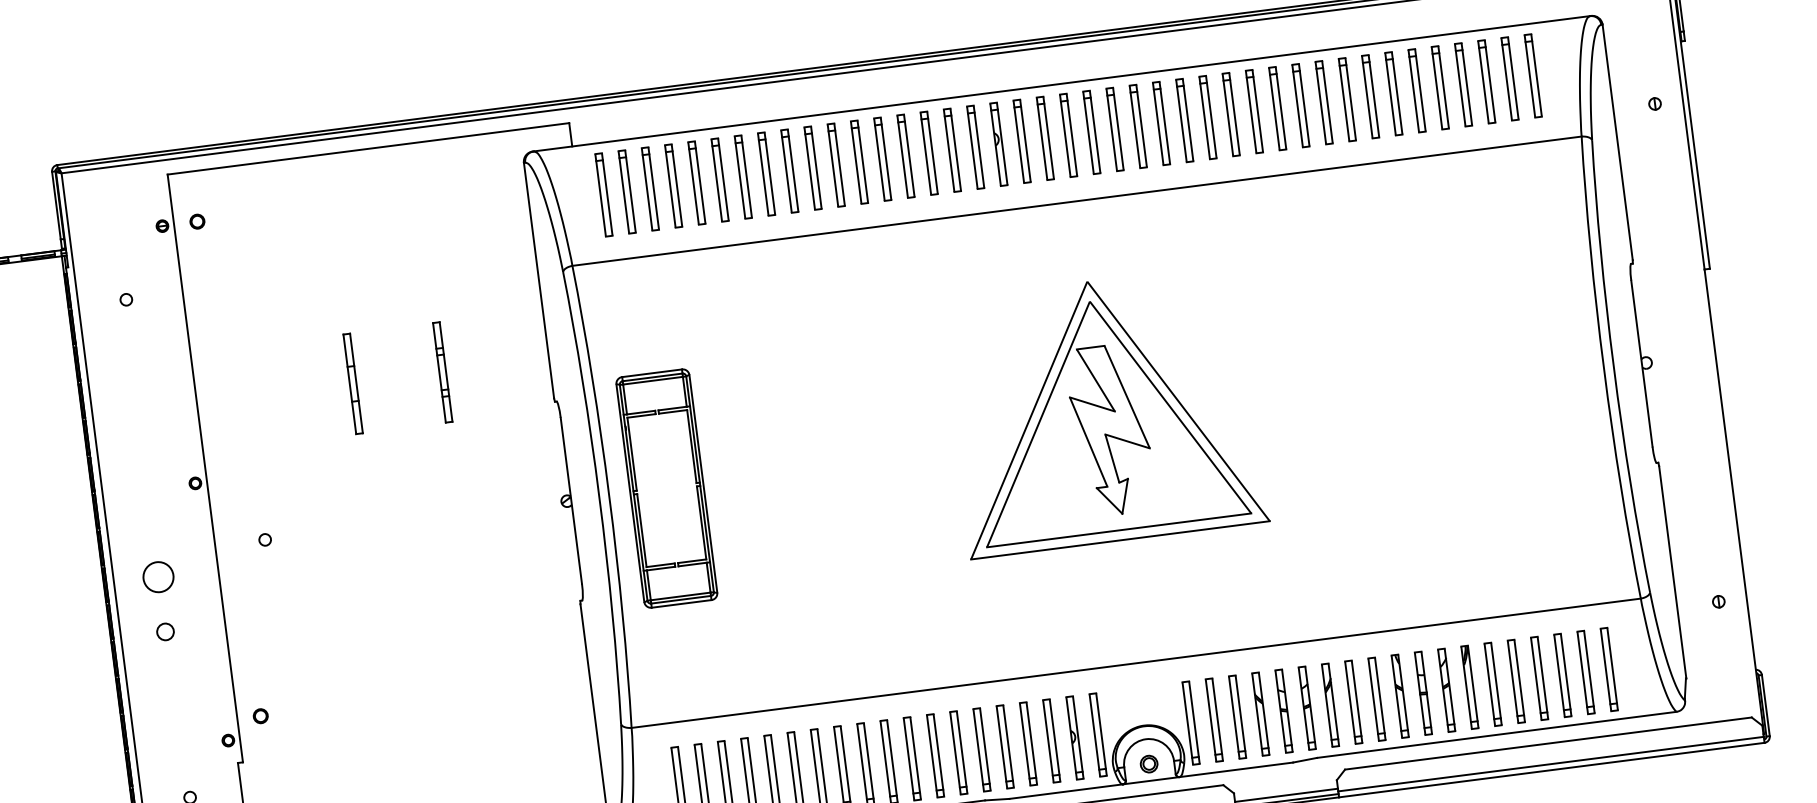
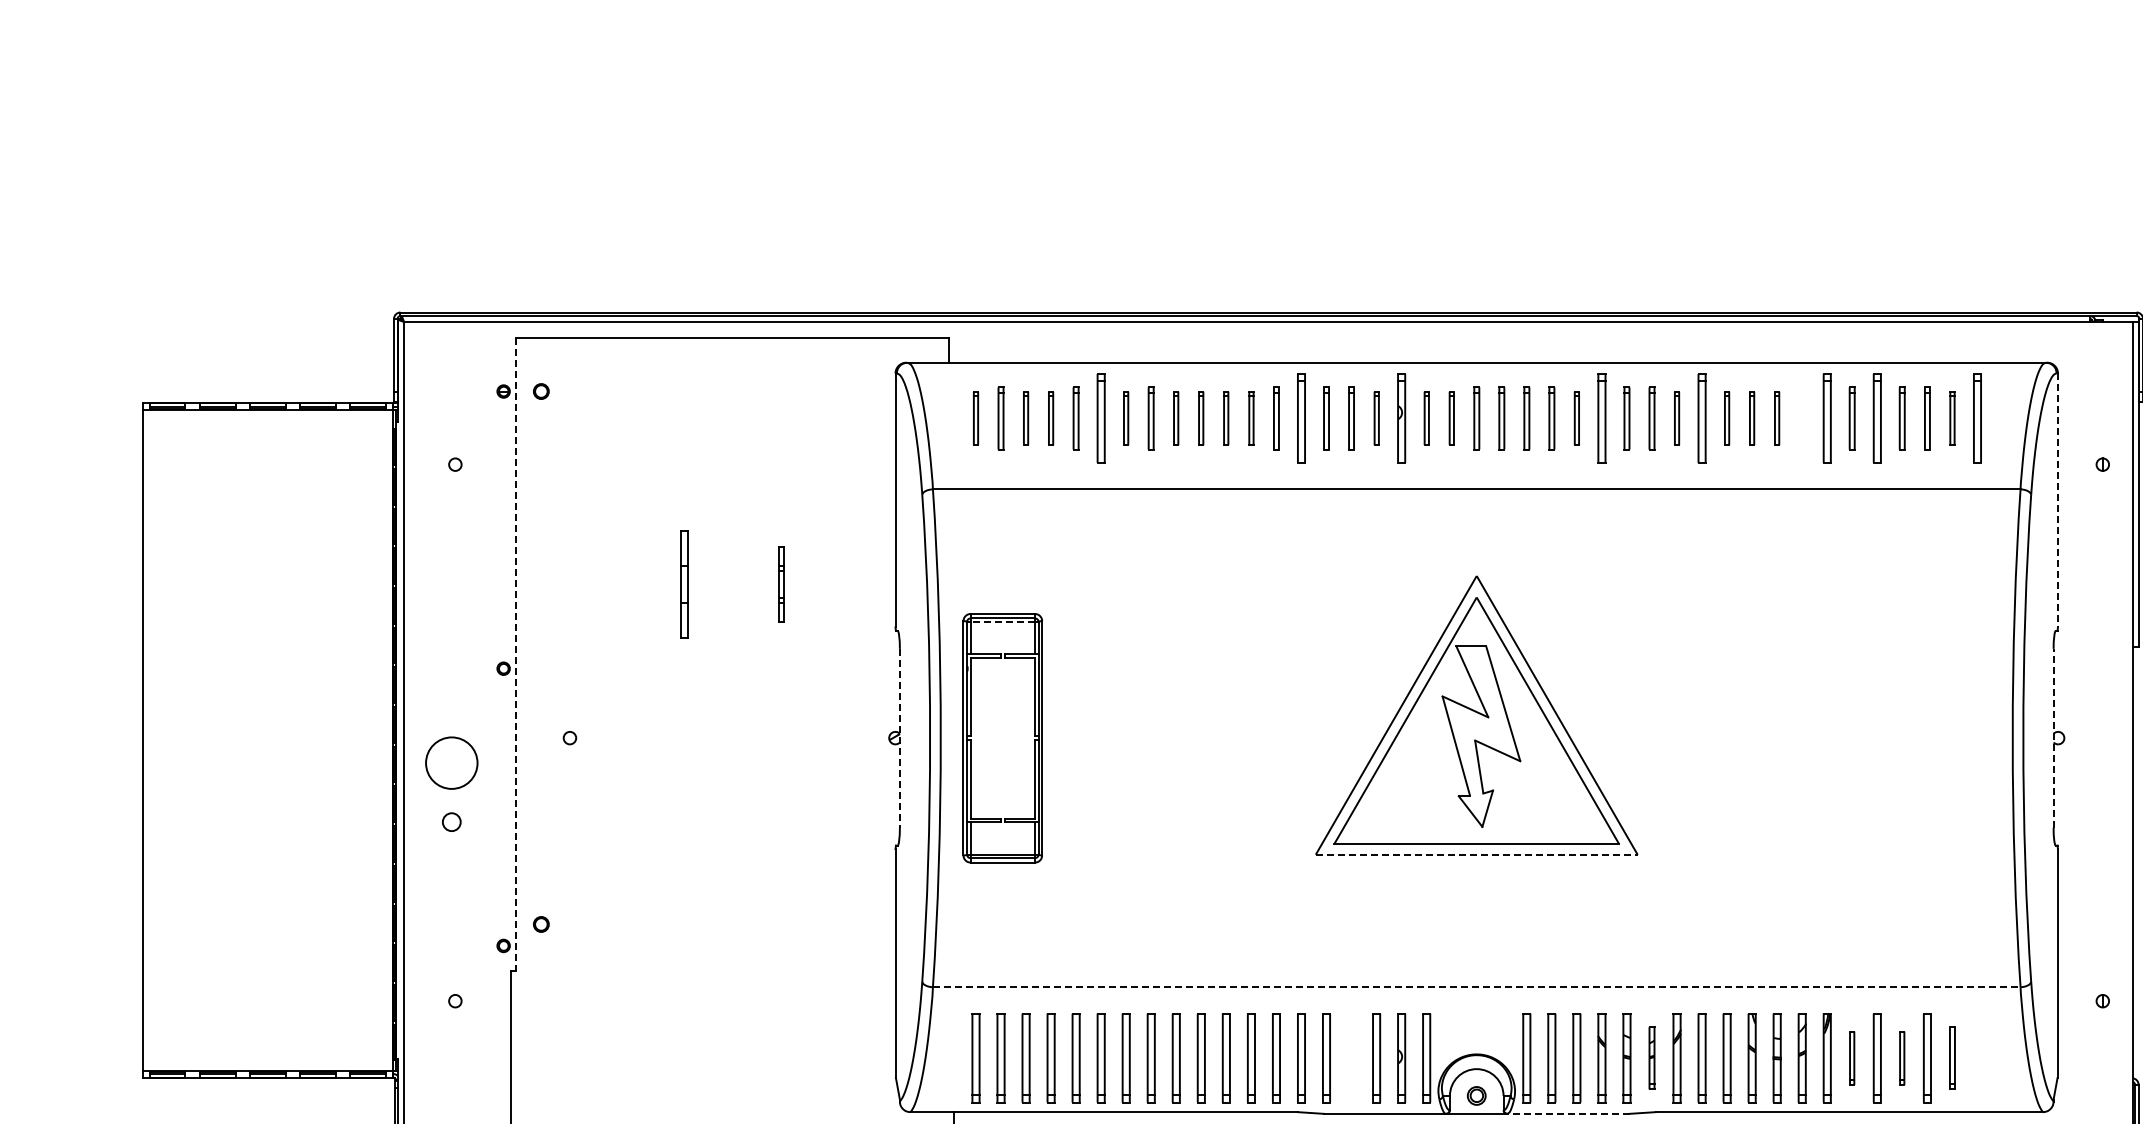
part: (1510, 78) -> (1952, 418), size x0.6
part: (1486, 81) -> (1927, 418), size x0.7
part: (1462, 85) -> (1901, 418), size x0.7
part: (1416, 90) -> (1851, 418), size x0.7
part: (1369, 96) -> (1801, 418), removed
part: (1346, 99) -> (1776, 418), size x0.6
part: (1323, 102) -> (1751, 418), size x0.6
part: (1300, 105) -> (1726, 418), size x0.6
part: (1253, 111) -> (1676, 418), size x0.6
part: (1230, 114) -> (1651, 418), size x0.7
part: (1207, 117) -> (1626, 418), size x0.7
part: (1161, 123) -> (1576, 418), size x0.6
part: (1137, 126) -> (1551, 418), size x0.7
part: (1114, 129) -> (1526, 418), size x0.7
part: (1091, 132) -> (1501, 418), size x0.7
part: (1068, 135) -> (1476, 418), size x0.7
part: (1045, 138) -> (1451, 418), size x0.6
part: (1021, 141) -> (1426, 418), size x0.6
line: (1617, 142) -> (2057, 500), solid -> dashed
part: (975, 147) -> (1376, 418), size x0.6
part: (952, 150) -> (1351, 418), size x0.7
part: (929, 153) -> (1326, 418), size x0.7
part: (882, 159) -> (1276, 418), size x0.7
part: (859, 162) -> (1251, 418), size x0.6
part: (835, 165) -> (1225, 418), size x0.6
part: (812, 168) -> (1200, 418), size x0.6
part: (789, 171) -> (1175, 418), size x0.6
part: (765, 174) -> (1150, 418), size x0.7
part: (742, 177) -> (1125, 418), size x0.6
part: (696, 183) -> (1075, 418), size x0.7
part: (673, 186) -> (1050, 418), size x0.6
part: (649, 189) -> (1025, 418), size x0.6
part: (626, 192) -> (1000, 418), size x0.7
part: (603, 195) -> (975, 418), size x0.6
line: (1641, 362) -> (2053, 737), solid -> dashed
part: (442, 372) -> (780, 584), size x0.7
line: (652, 381) -> (1002, 622), solid -> dashed
line: (205, 468) -> (516, 654), solid -> dashed
line: (571, 501) -> (899, 738), solid -> dashed
line: (1120, 540) -> (1476, 854), solid -> dashed
circle: (158, 577) -> (451, 763), size x1.6
line: (1136, 663) -> (1476, 987), solid -> dashed
part: (1609, 669) -> (1977, 1058), removed
part: (1586, 672) -> (1952, 1058), size x0.7
part: (1538, 678) -> (1901, 1058), size x0.6
part: (1492, 684) -> (1851, 1058), size x0.6
part: (1306, 708) -> (1651, 1058), size x0.7
part: (1028, 744) -> (1351, 1058), removed
line: (1236, 769) -> (1568, 1113), solid -> dashed

